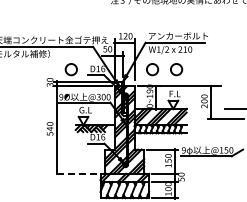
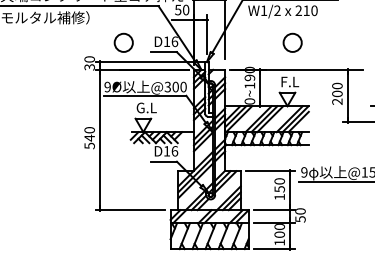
circle: (152, 69) -> (254, 42), removed
line: (75, 173) -> (130, 209), dashed -> solid

